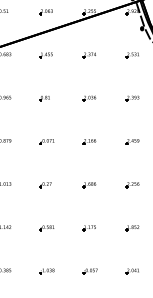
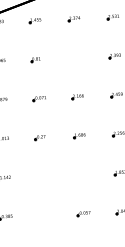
part: (89, 98) -> (76, 57), removed
part: (46, 228) -> (42, 176), removed
part: (88, 228) -> (80, 175), removed
part: (46, 271) -> (44, 215), removed

